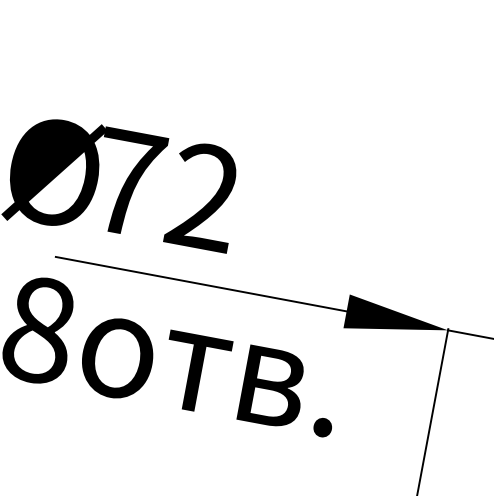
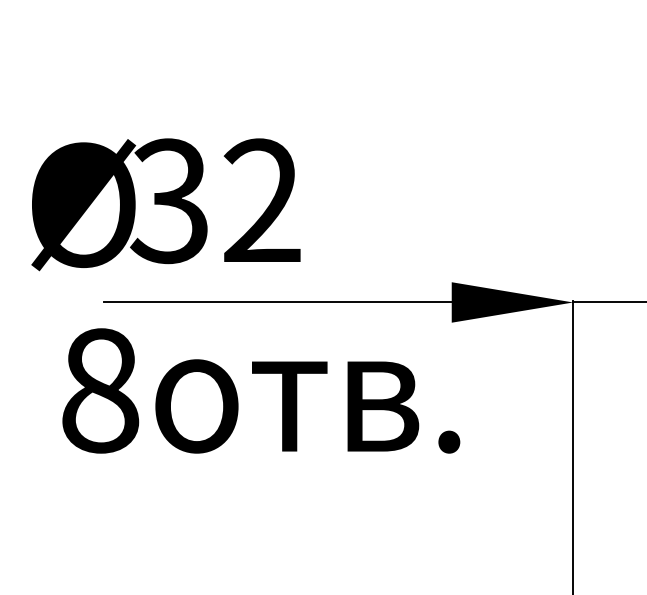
text: (126, 182) -> (169, 201), 72 -> 32

